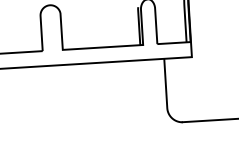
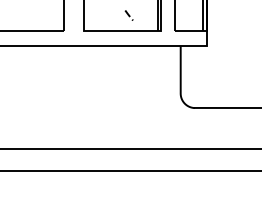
part: (108, 30) -> (128, 15), added

